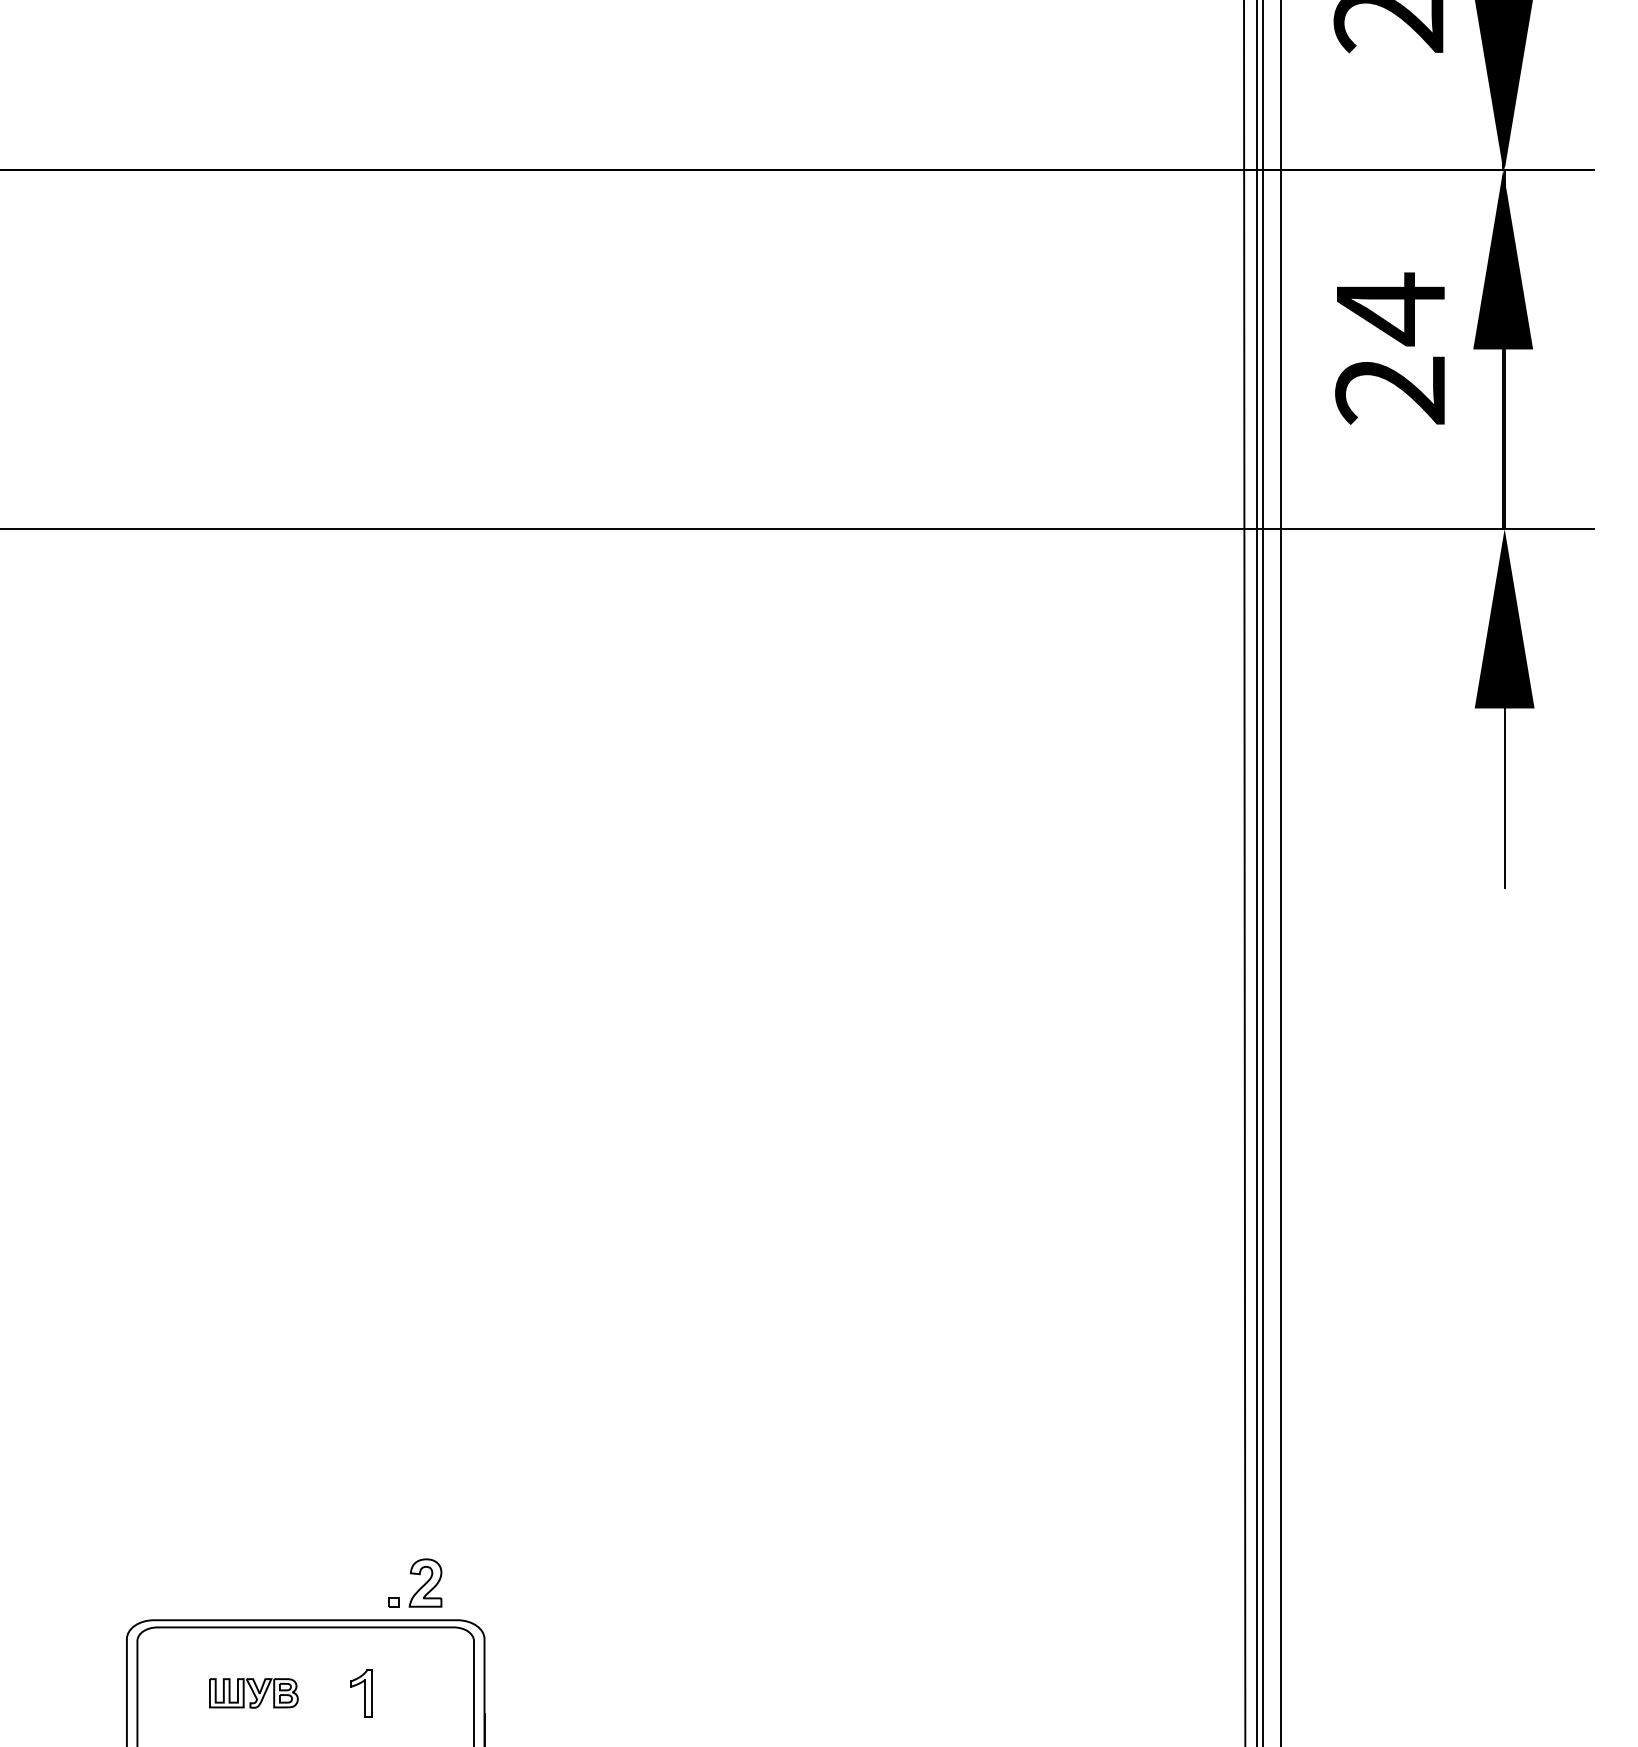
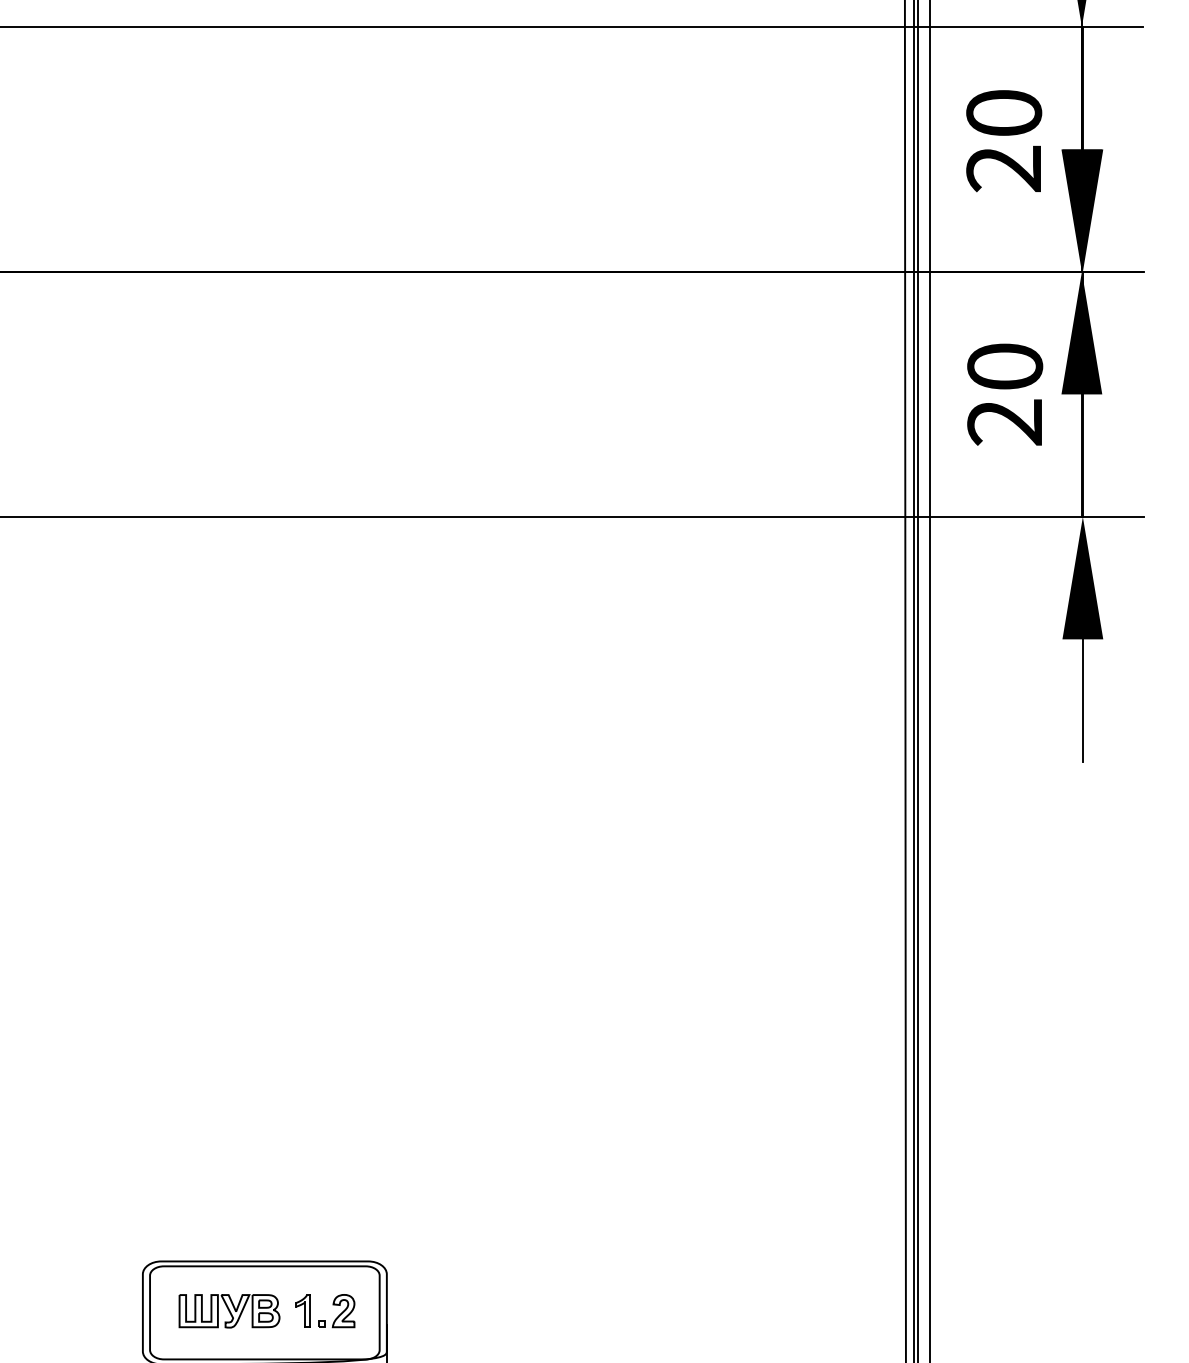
text: (1391, 308) -> (1005, 366), 24 -> 20
part: (415, 1583) -> (336, 1311), moved
part: (253, 1693) -> (229, 1311), size x1.67

